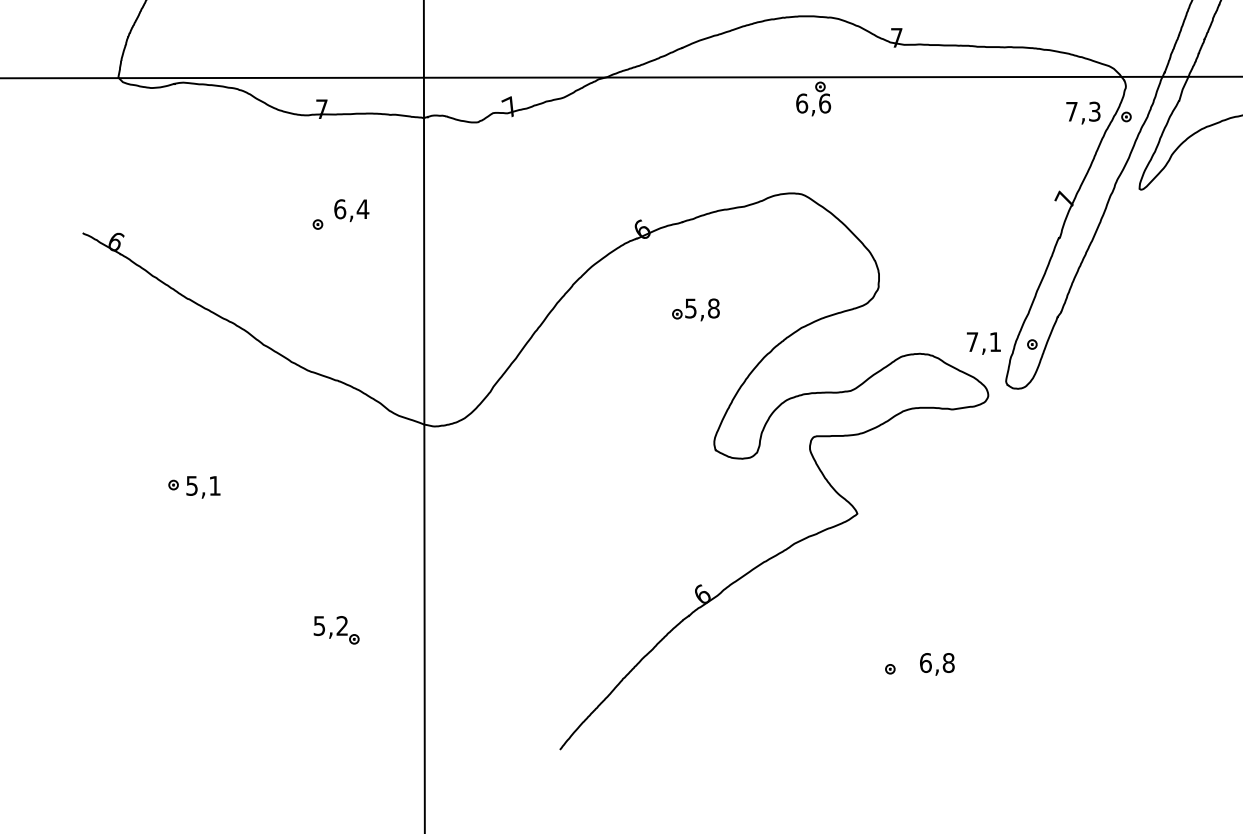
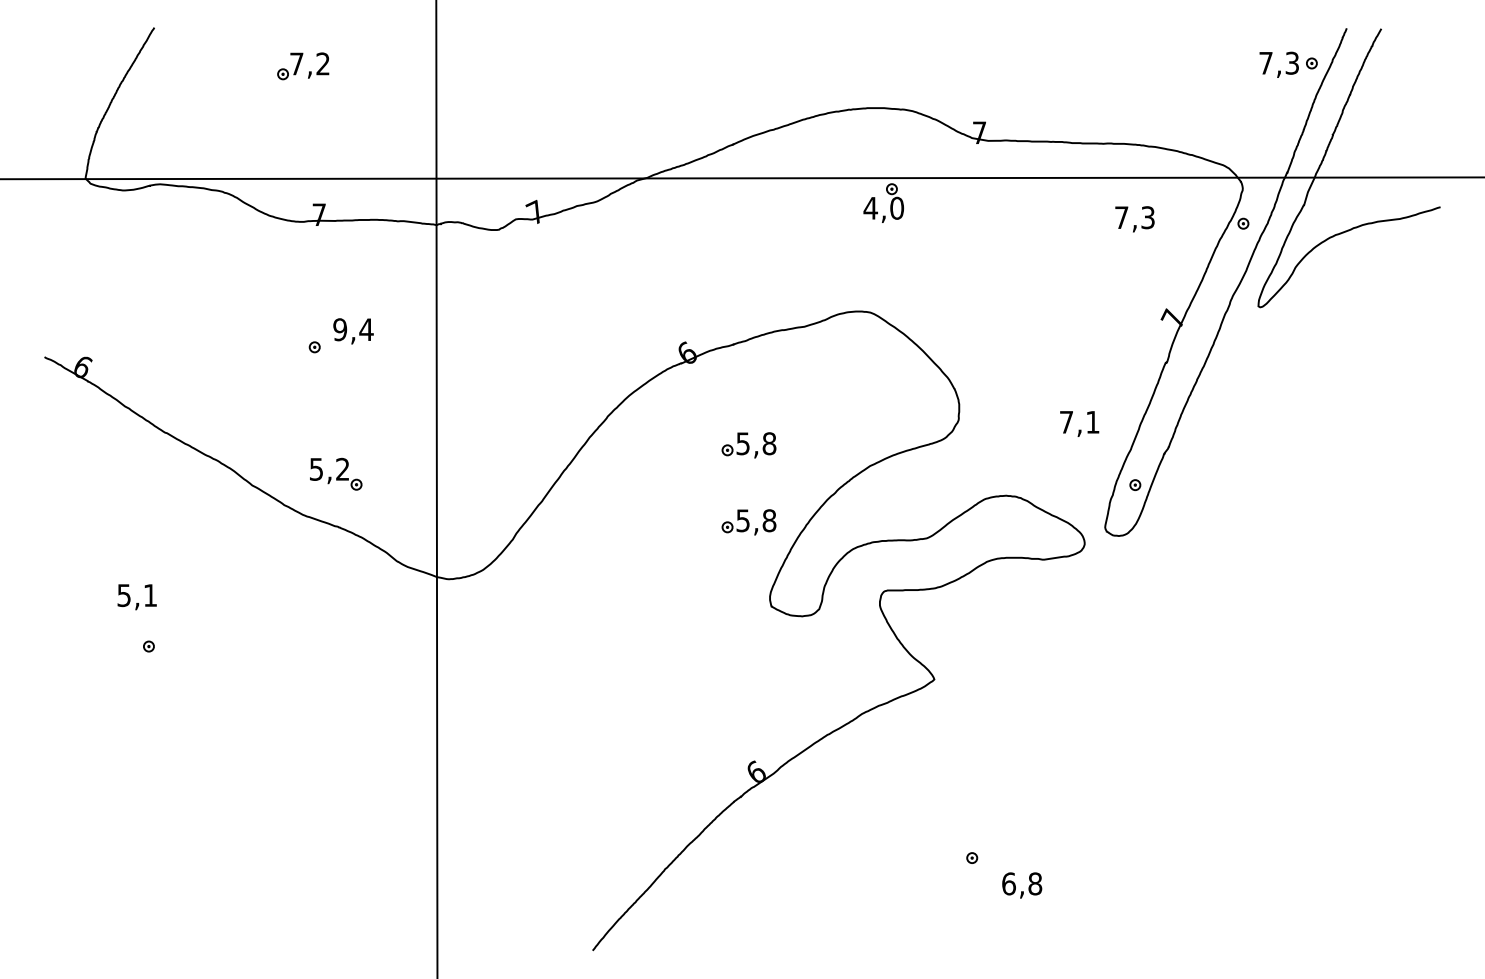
text: (813, 102) -> (883, 207), 6,6 -> 4,0
text: (1082, 113) -> (1134, 219), moved
text: (340, 209) -> (340, 329), 6,4 -> 9,4
text: (983, 343) -> (1079, 423), moved
part: (695, 377) -> (748, 522), added
text: (202, 487) -> (136, 597), moved
part: (336, 629) -> (336, 473), moved
text: (937, 664) -> (1022, 885), moved

